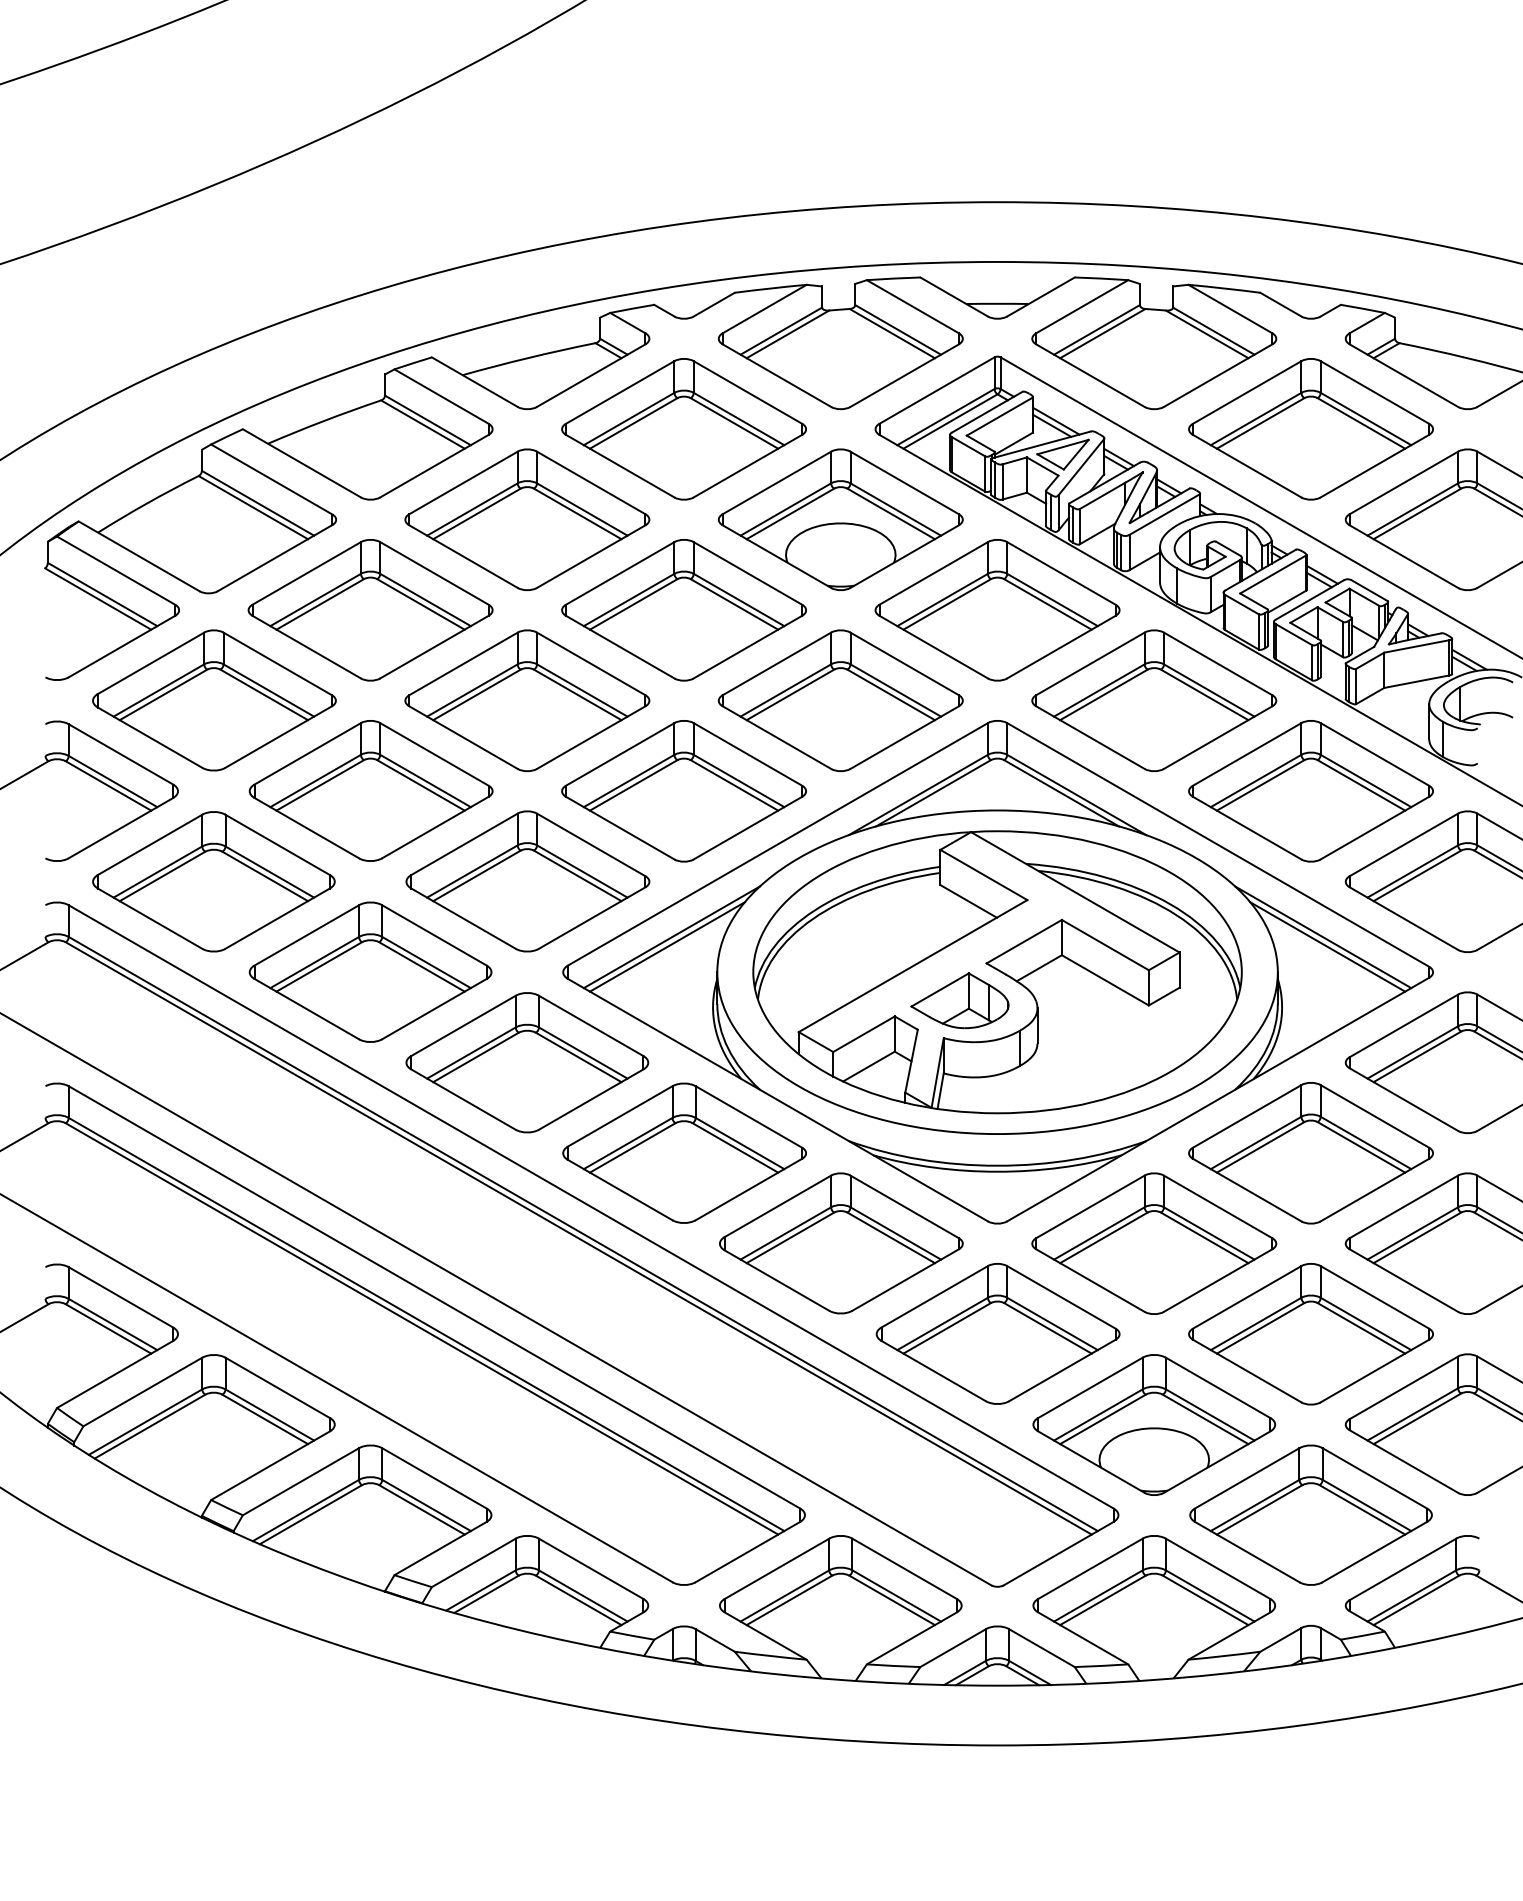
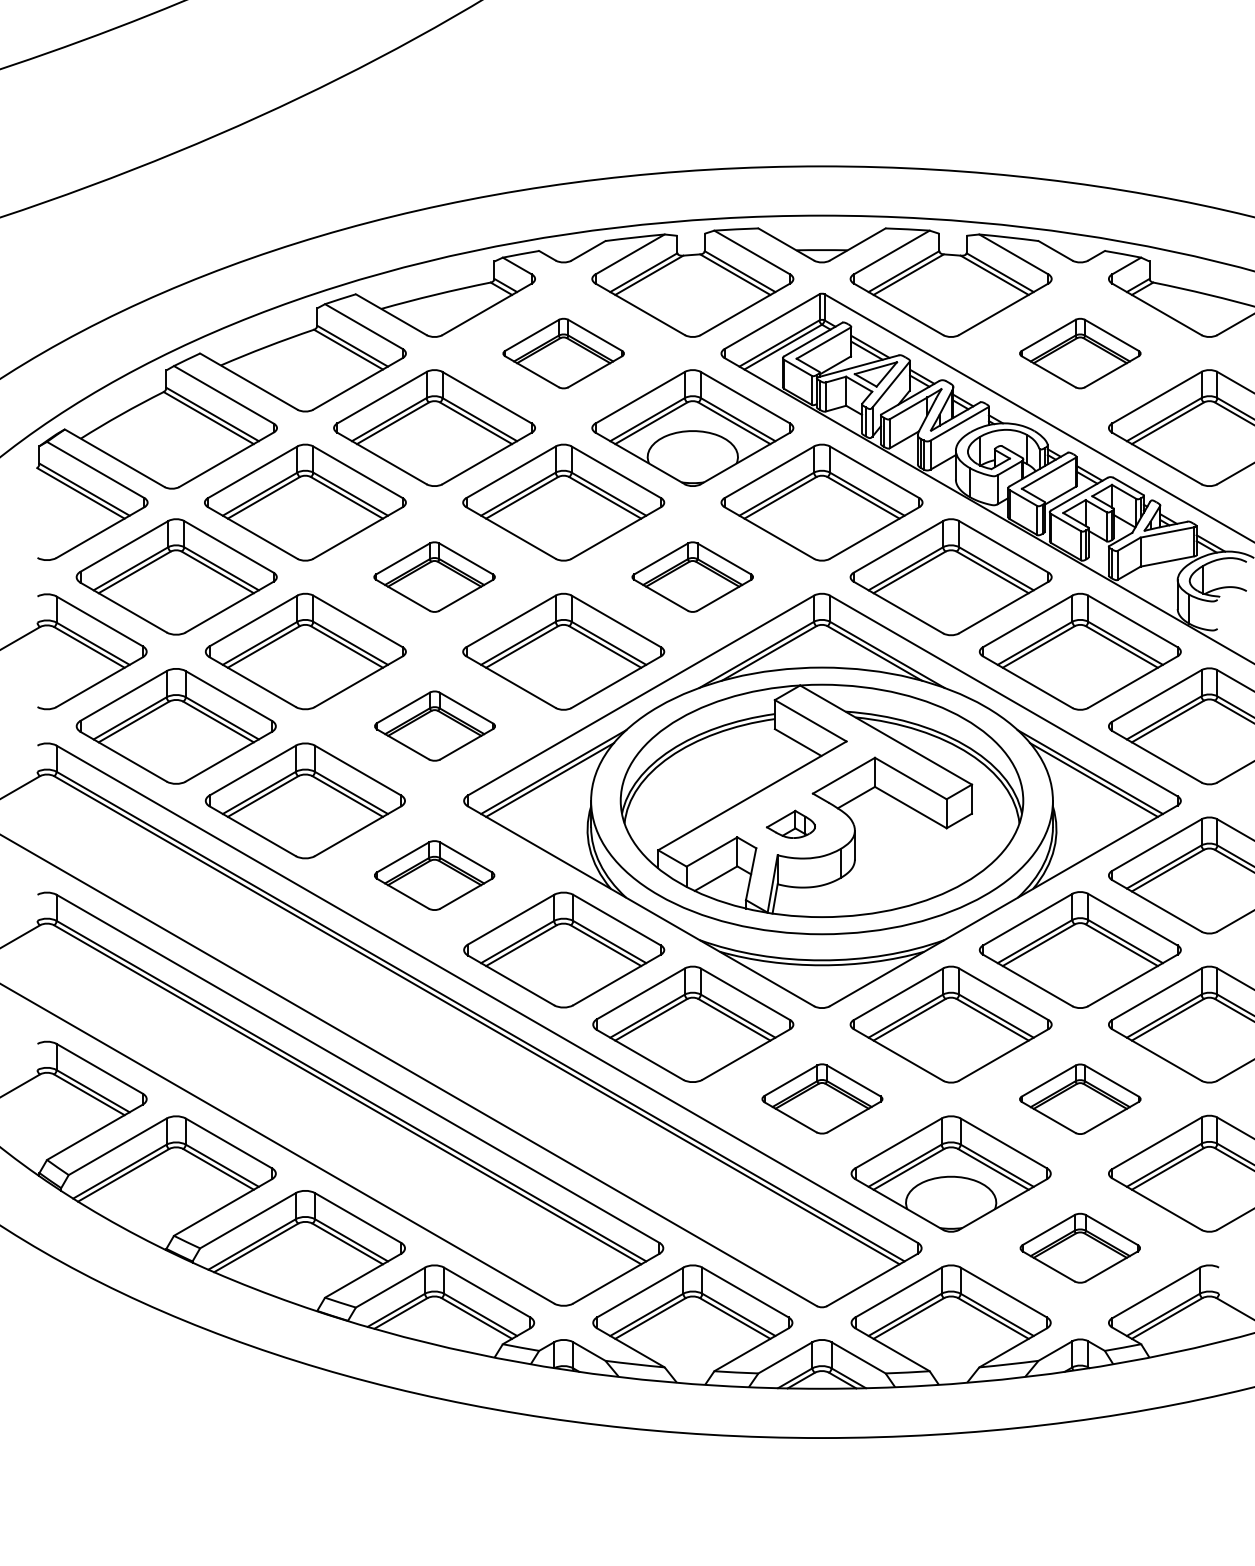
part: (683, 429) -> (563, 353), size x0.6
part: (1310, 429) -> (1079, 353), size x0.6
part: (527, 700) -> (434, 577), size x0.6
part: (840, 700) -> (692, 577), size x0.6
part: (527, 881) -> (434, 726), size x0.6
part: (959, 1000) -> (790, 824), size x0.6
part: (527, 1062) -> (434, 875), size x0.6
part: (997, 1333) -> (821, 1098), size x0.6
part: (1310, 1334) -> (1079, 1099), size x0.6
part: (1310, 1514) -> (1079, 1247), size x0.6

